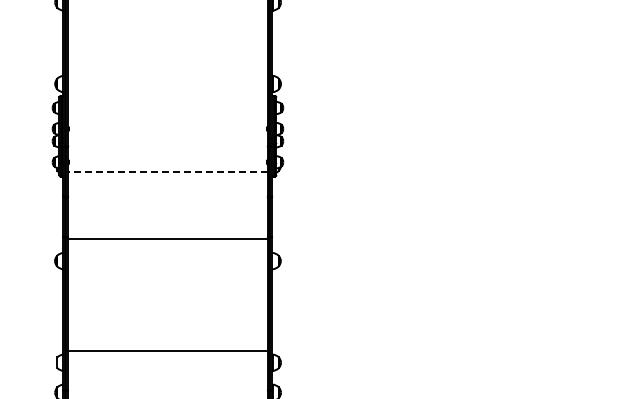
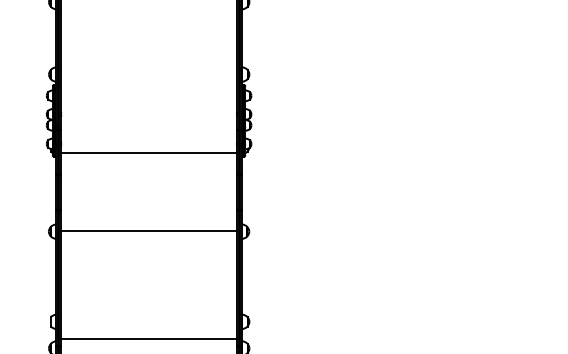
line: (167, 172) -> (148, 153), dashed -> solid
line: (167, 238) -> (148, 231), moved
line: (167, 351) -> (148, 339), moved

